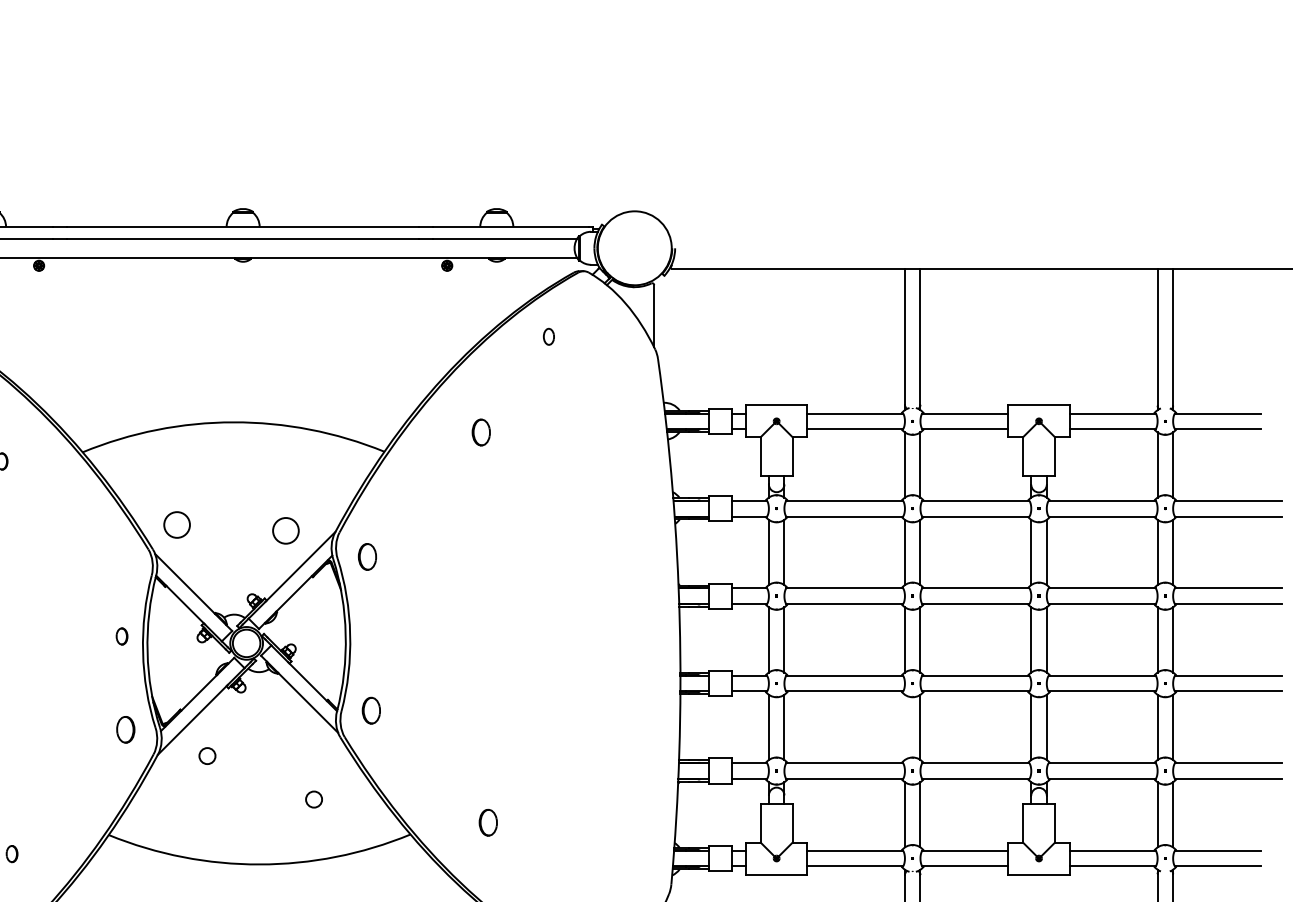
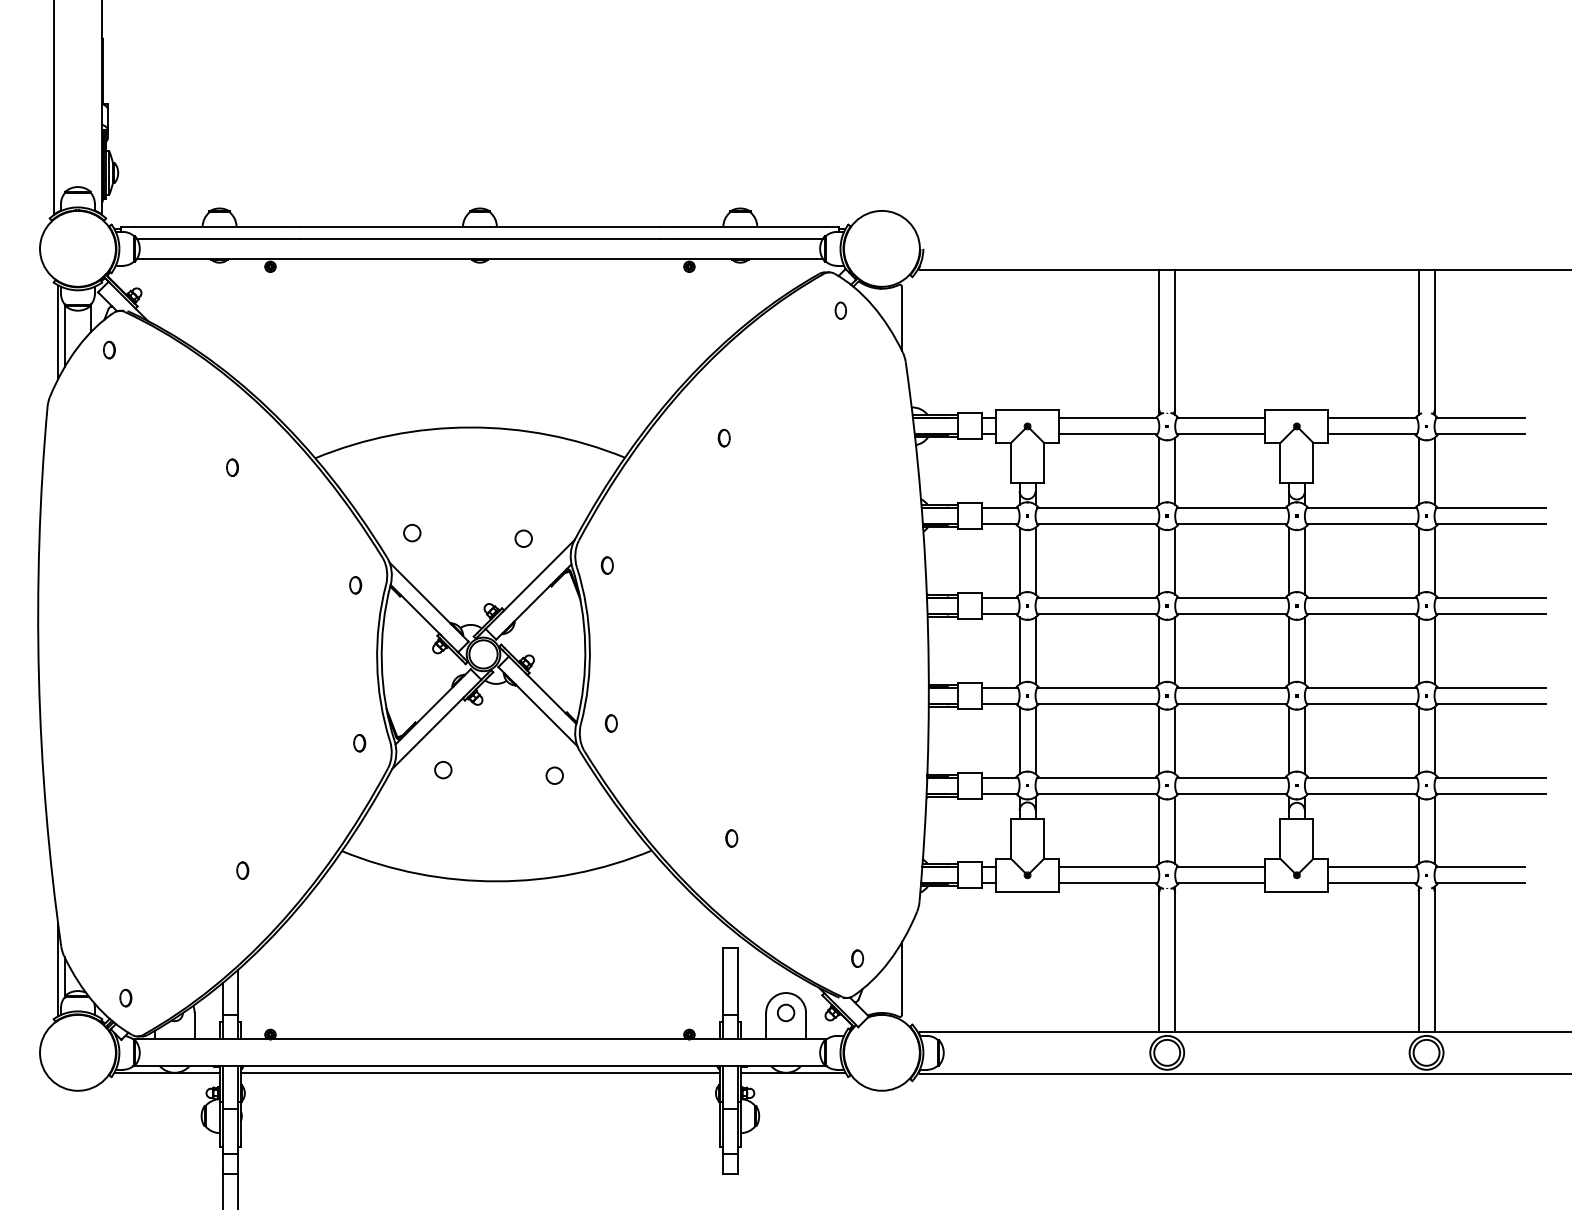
part: (548, 336) -> (840, 310), moved
part: (480, 433) -> (723, 438), size x0.62
circle: (177, 525) -> (412, 533), size x0.62
circle: (285, 530) -> (523, 538), size x0.62
part: (366, 556) -> (606, 565), size x0.62
part: (121, 636) -> (355, 585), moved
part: (370, 710) -> (610, 723), size x0.62
line: (905, 727) -> (1159, 740), added
part: (125, 730) -> (359, 743), size x0.62
circle: (313, 799) -> (554, 775), moved
part: (488, 822) -> (731, 838), size x0.62

